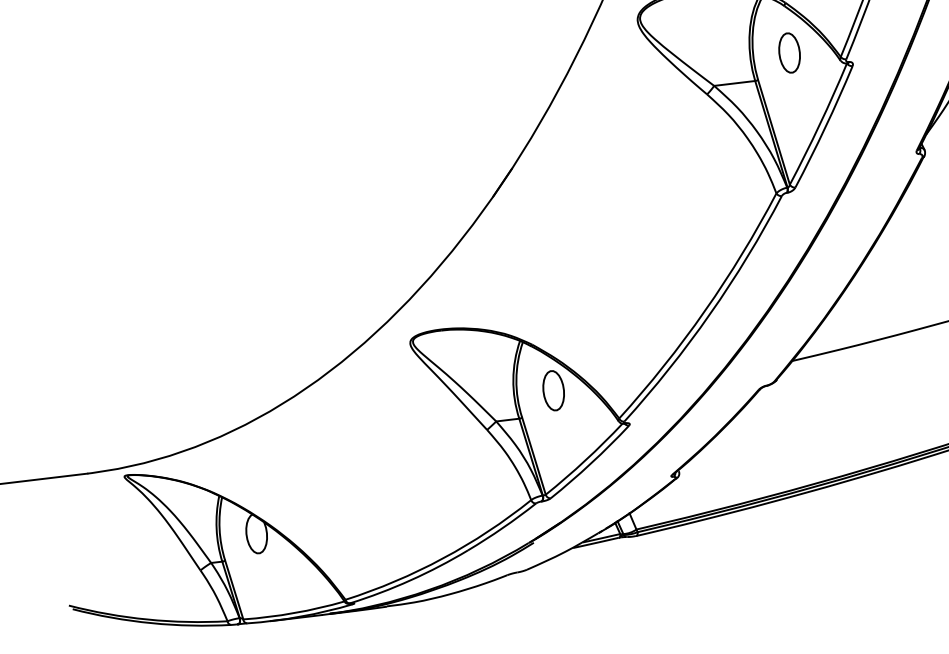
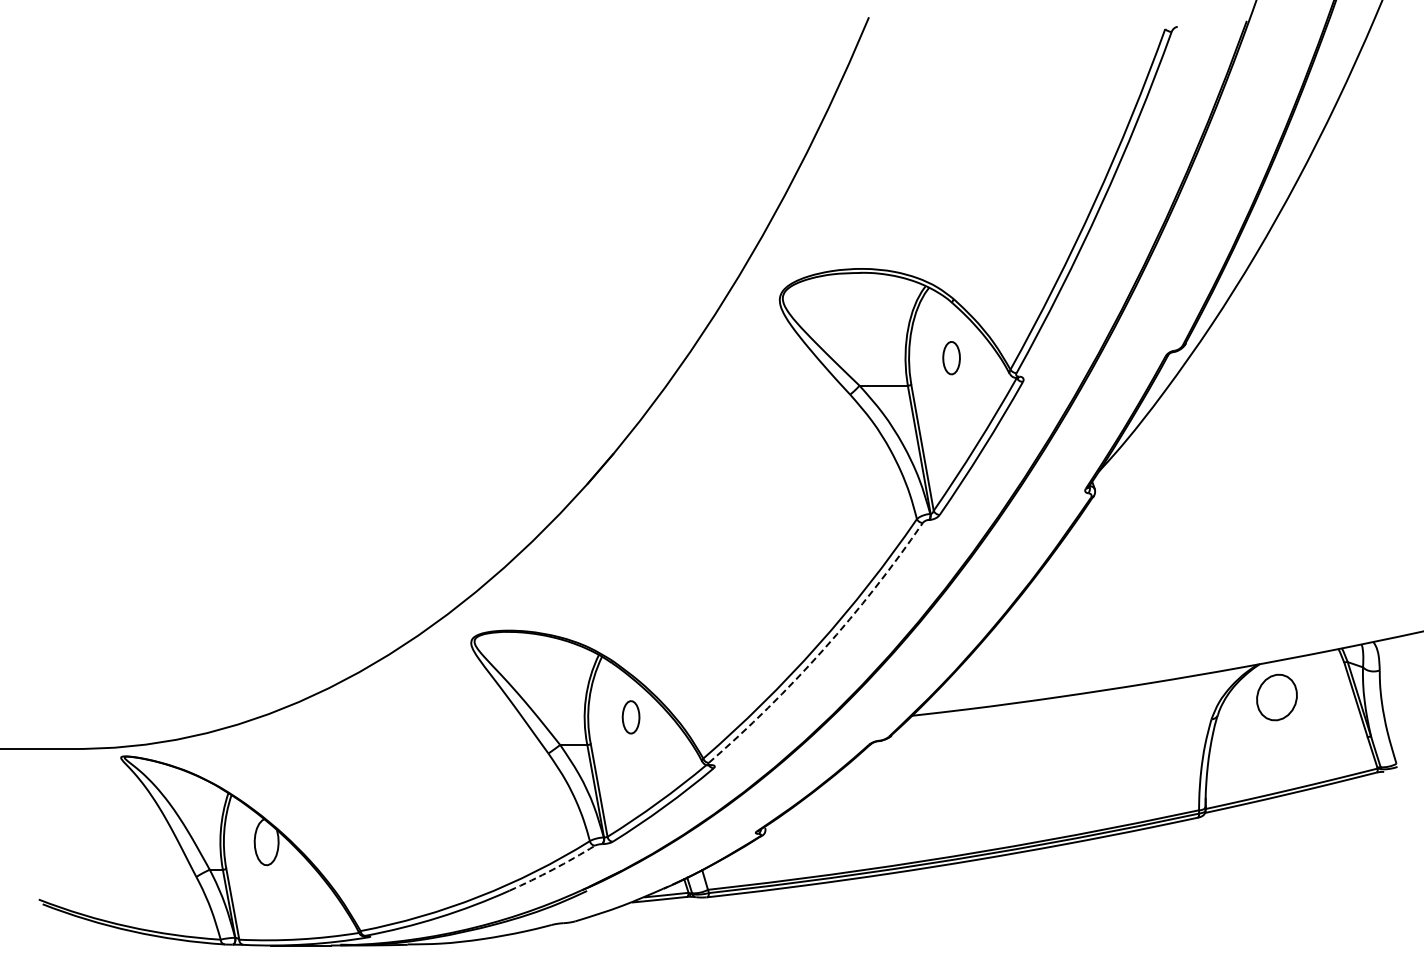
part: (789, 53) -> (951, 358), size x0.7
arc: (710, 313) -> (823, 649), solid -> dashed
part: (553, 390) -> (630, 717), size x0.7
arc: (503, 527) -> (553, 869), solid -> dashed

